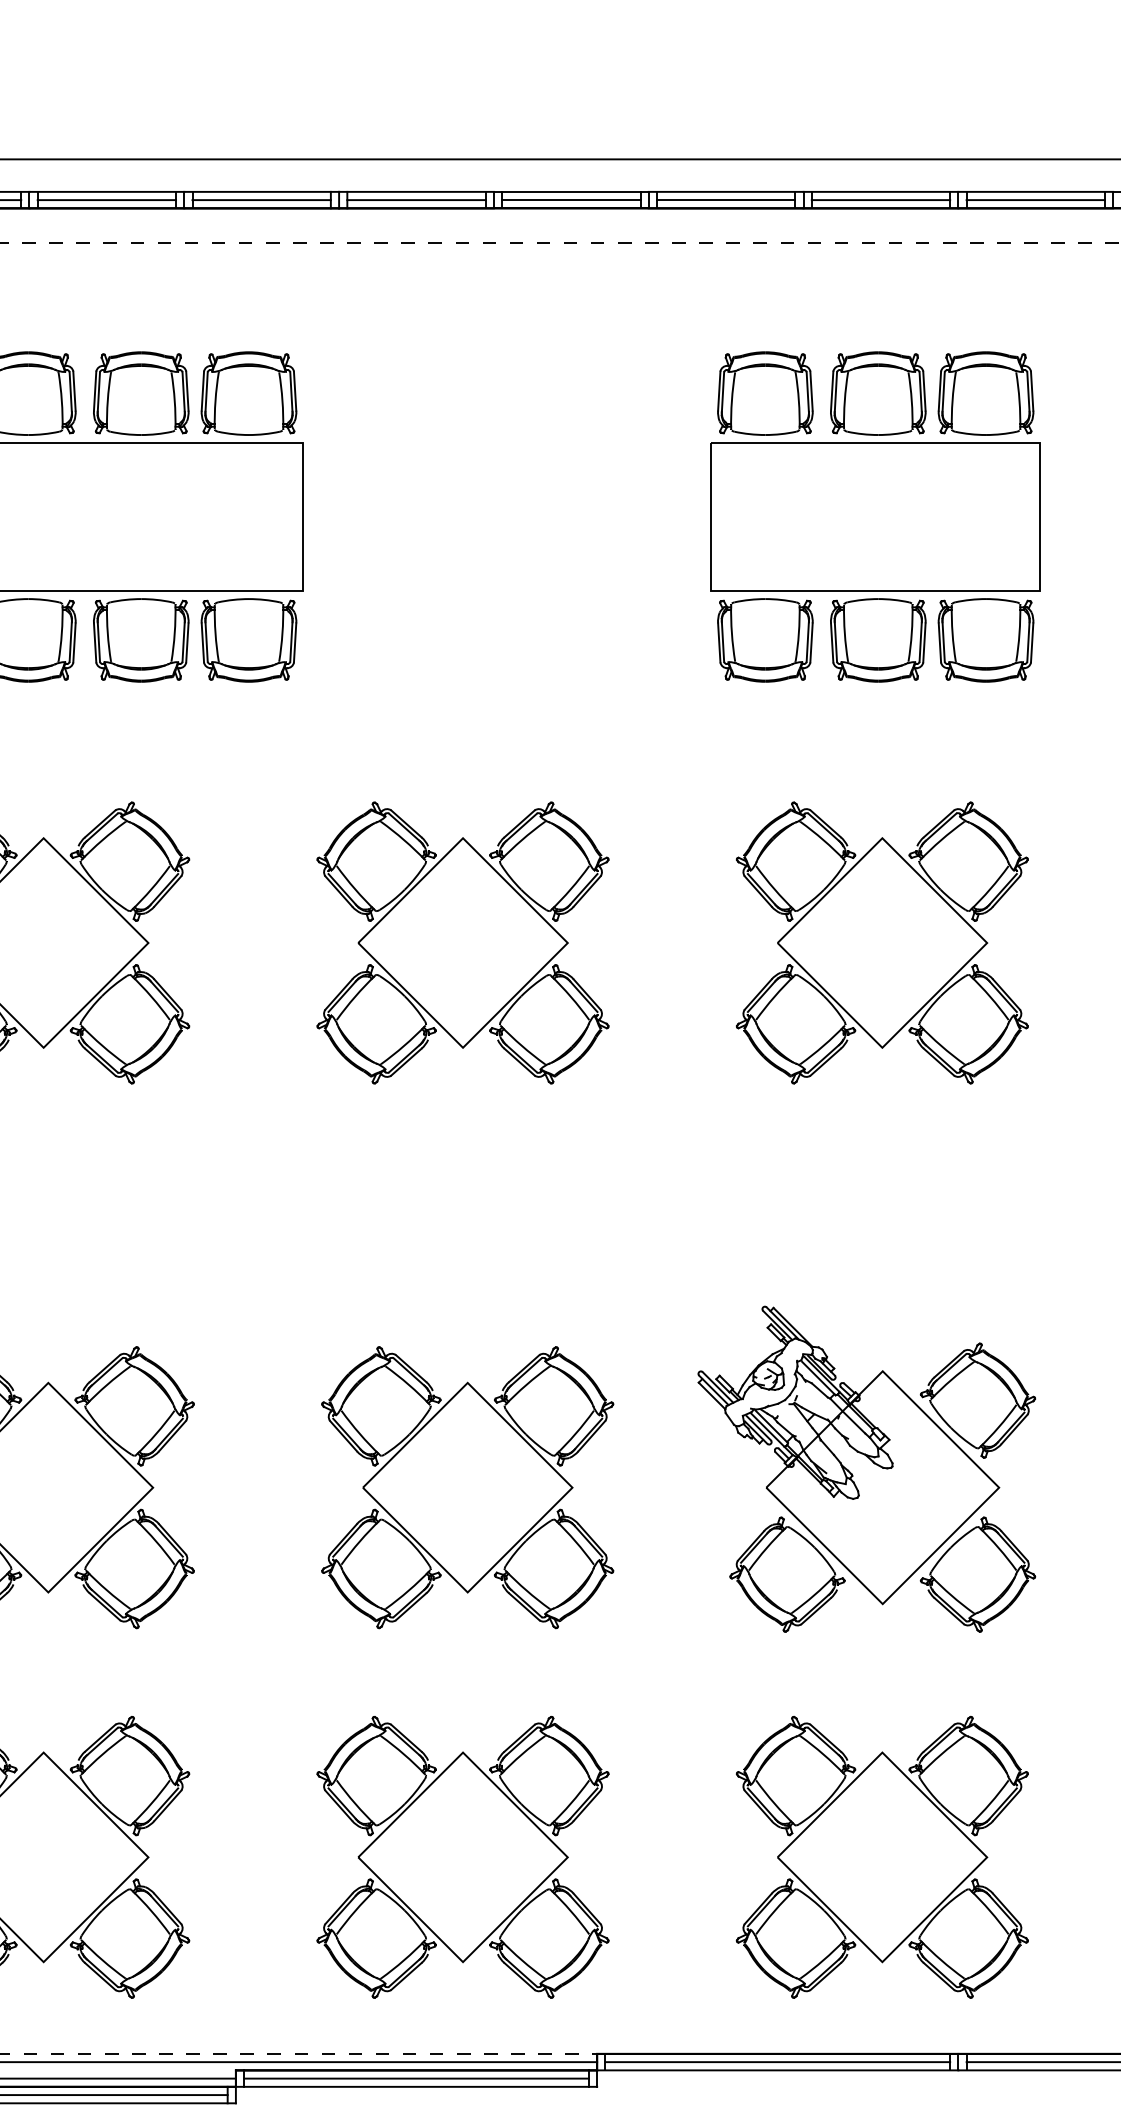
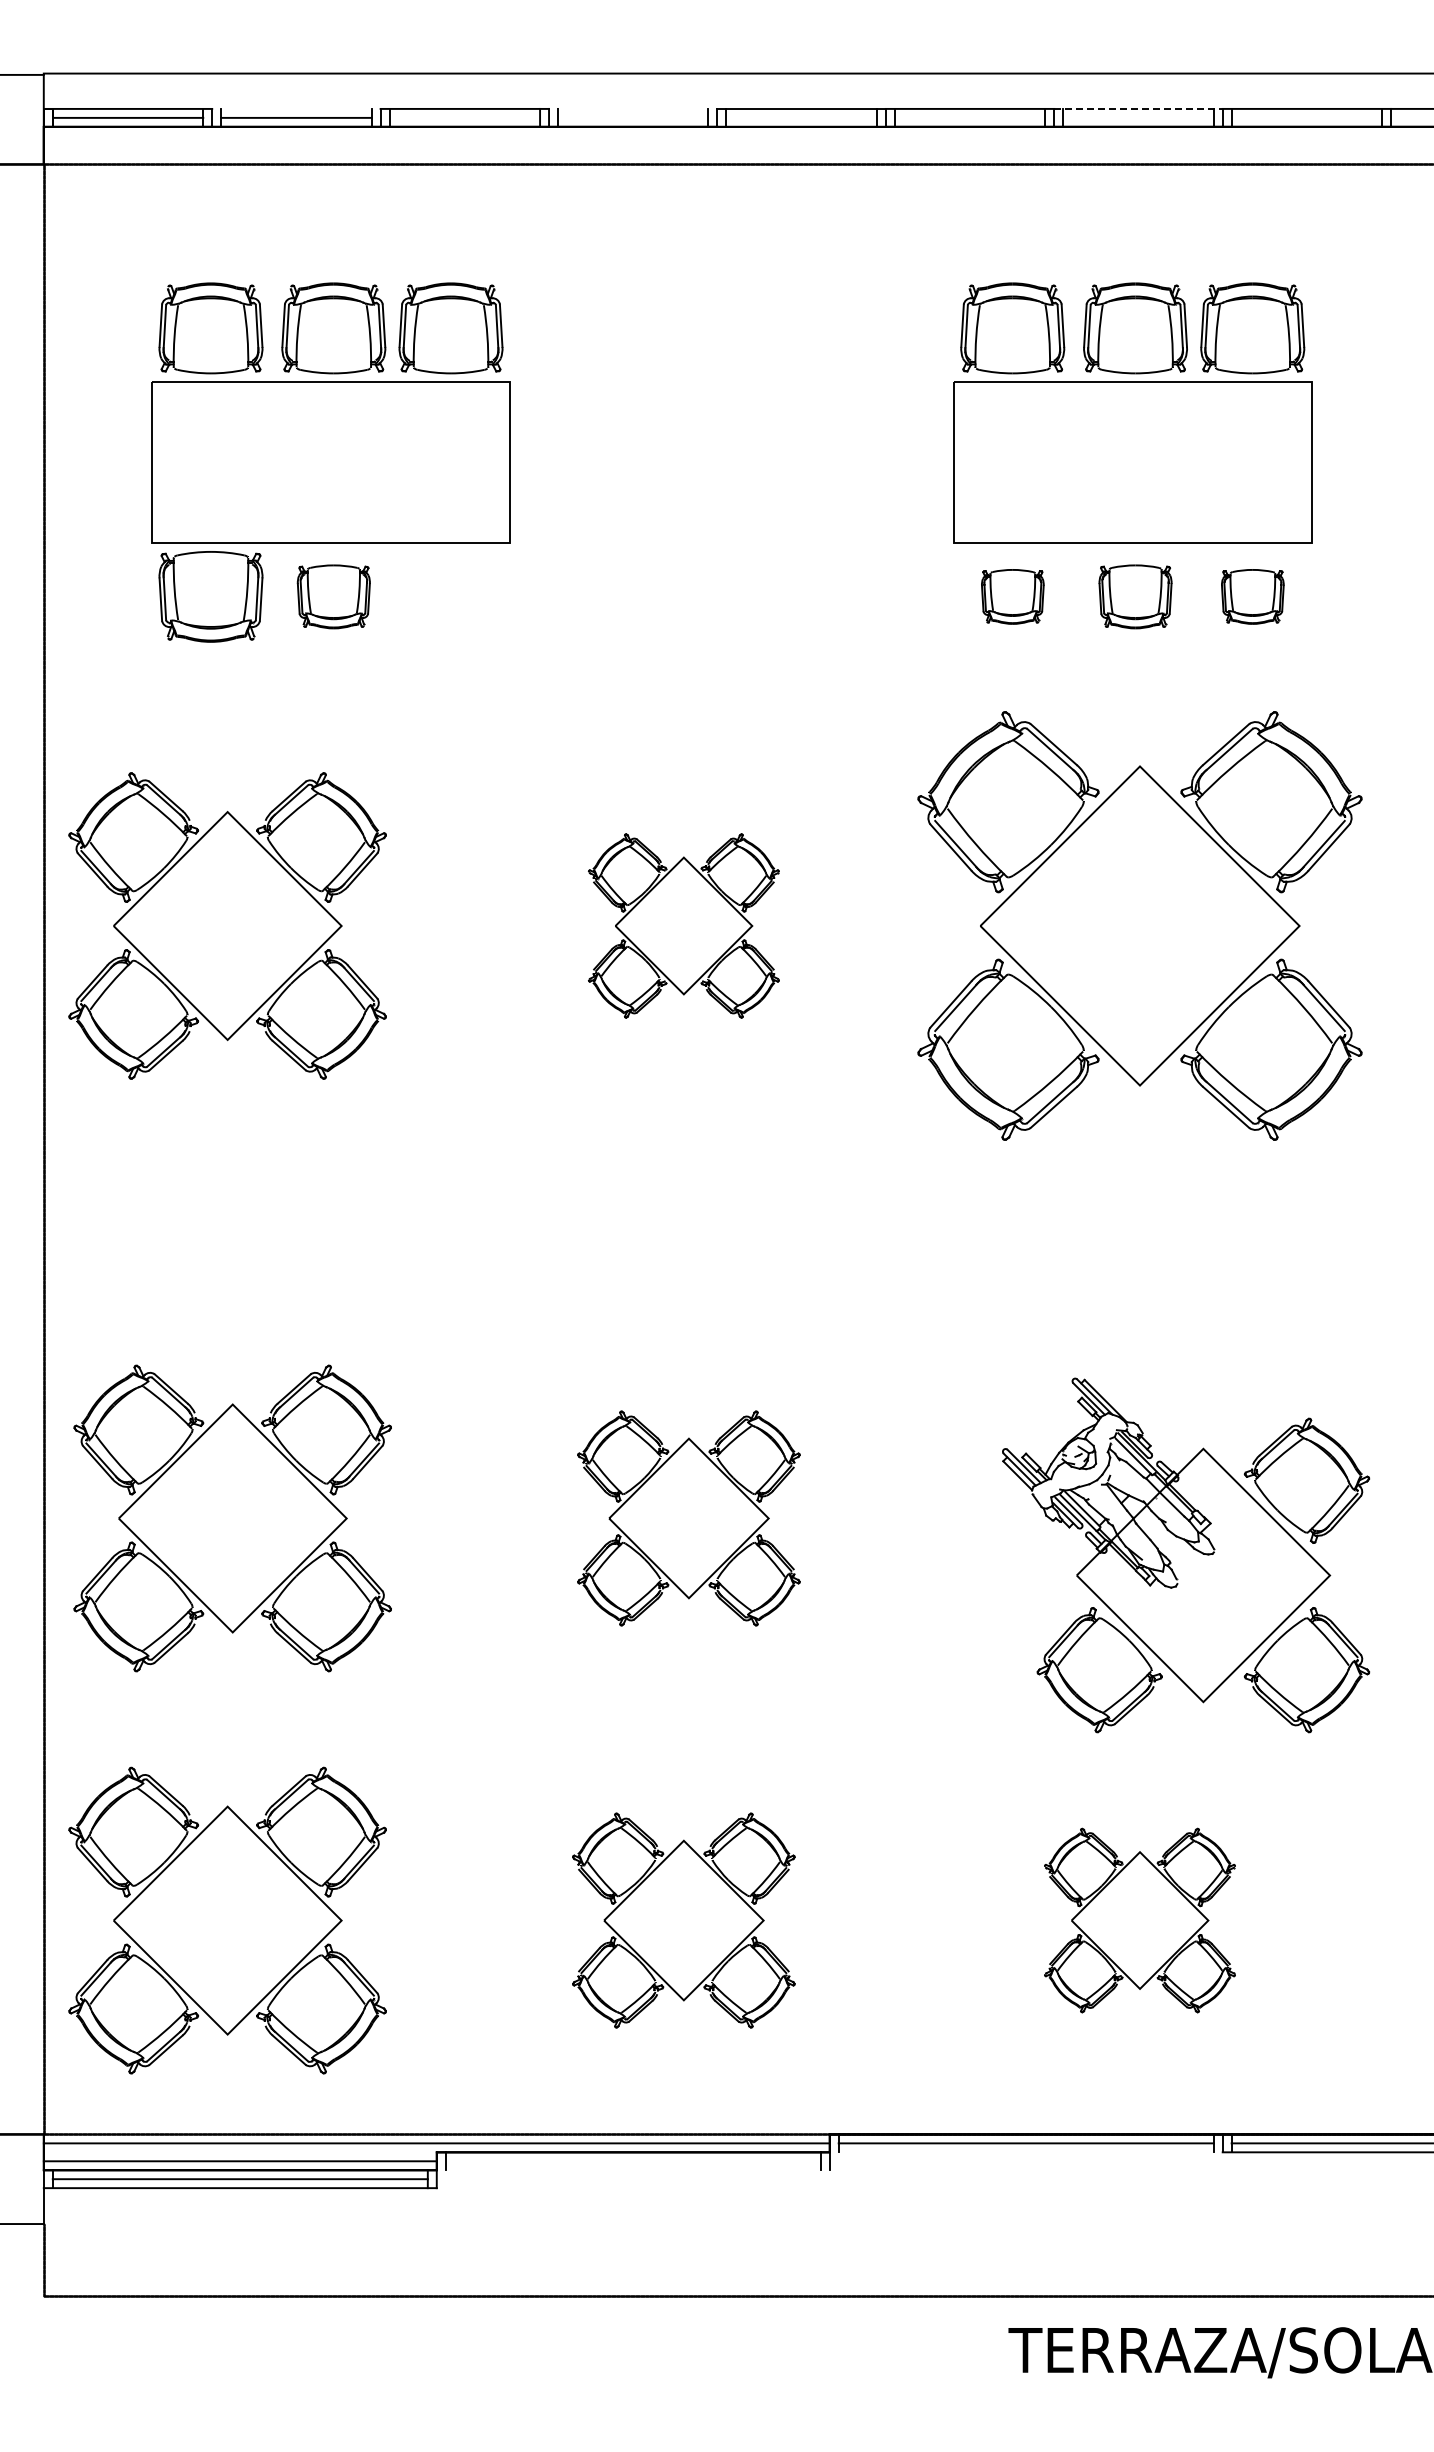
line: (106, 191) -> (296, 108), removed
line: (416, 191) -> (633, 108), removed
line: (881, 191) -> (1138, 108), solid -> dashed
line: (261, 199) -> (464, 117), removed
line: (415, 199) -> (632, 117), removed
line: (571, 199) -> (801, 117), removed
line: (725, 199) -> (969, 117), removed
line: (881, 199) -> (1138, 117), removed
line: (1035, 199) -> (1306, 117), removed
part: (140, 640) -> (333, 596), size x0.7
part: (248, 640) -> (450, 596), removed
part: (765, 640) -> (1012, 596), size x0.6
part: (878, 640) -> (1135, 596), size x0.7
part: (985, 640) -> (1252, 596), size x0.6
part: (462, 942) -> (683, 925), size x0.6
part: (881, 942) -> (1139, 925), size x1.4
part: (867, 1469) -> (1186, 1555), moved
part: (467, 1487) -> (688, 1518), size x0.7
part: (462, 1857) -> (683, 1920), size x0.7
part: (881, 1857) -> (1139, 1920), size x0.6
line: (777, 2070) -> (1025, 2152), removed
line: (415, 2078) -> (632, 2161), removed
line: (415, 2087) -> (632, 2170), removed

